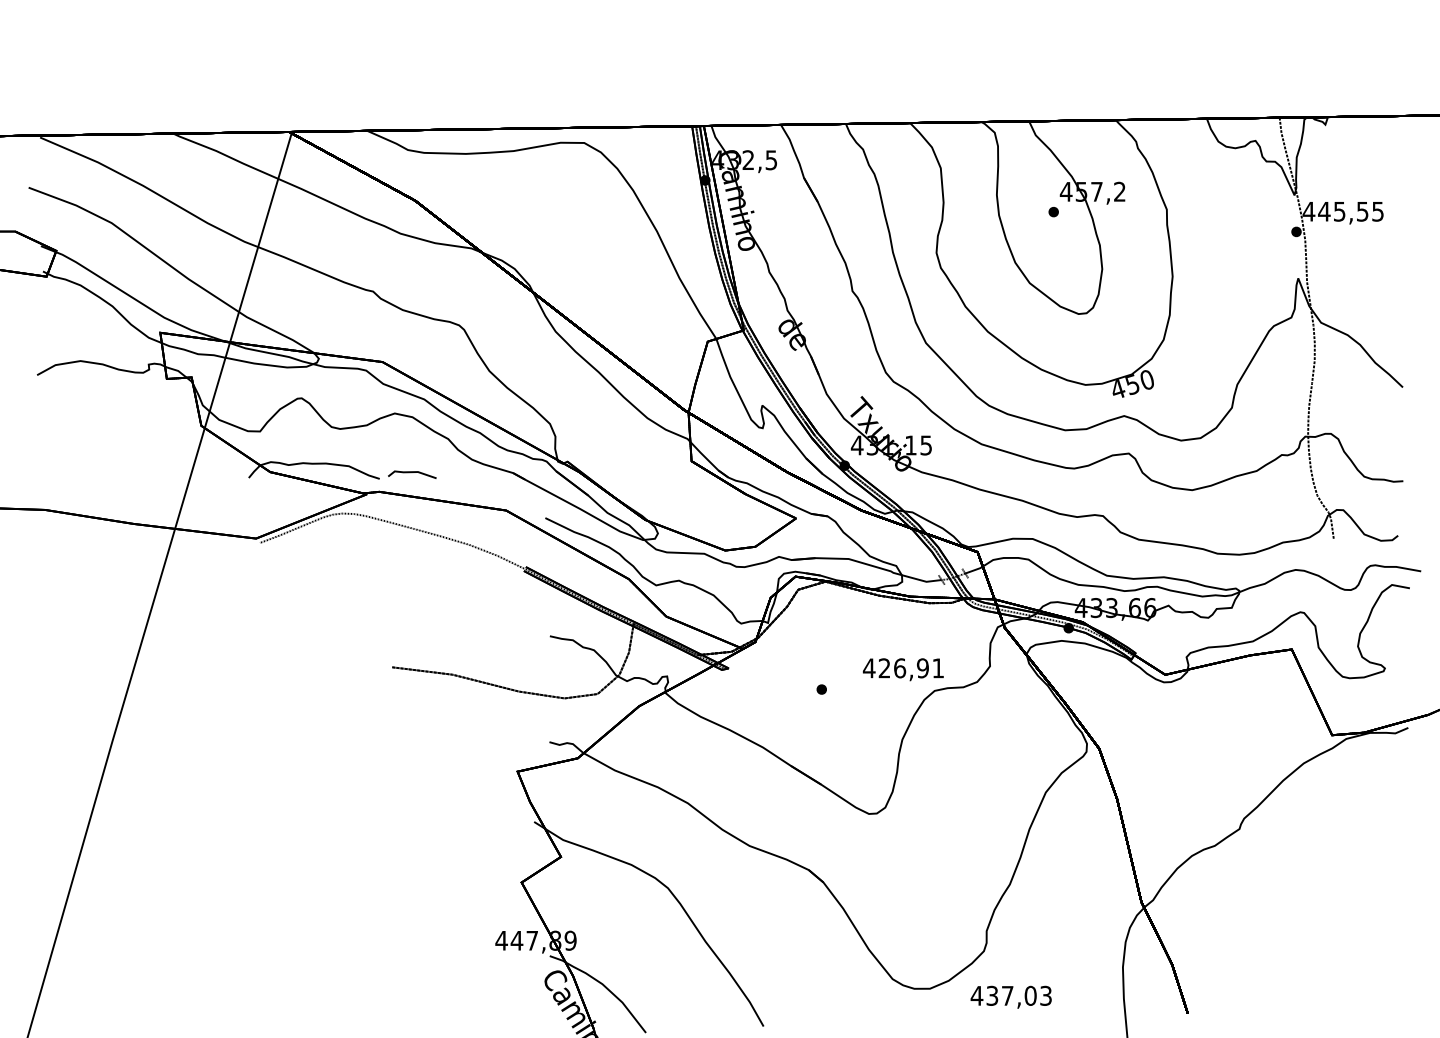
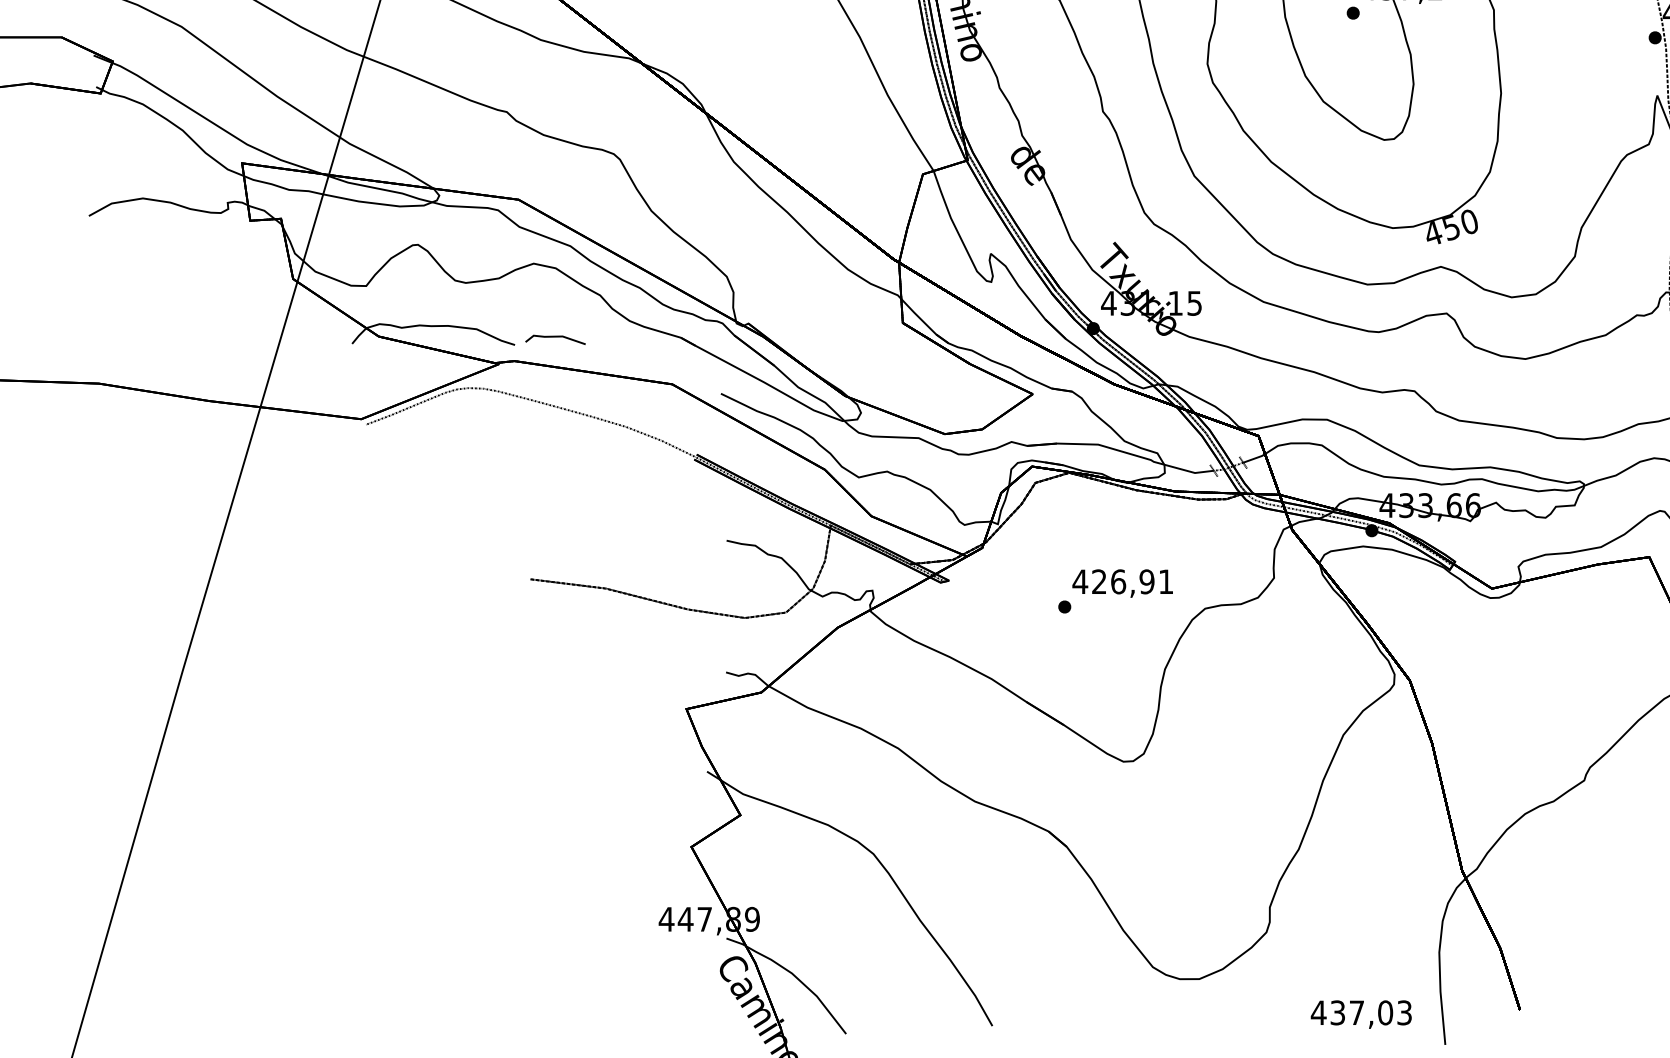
text: (903, 669) -> (1122, 583), moved
text: (1010, 996) -> (1360, 1013), moved

